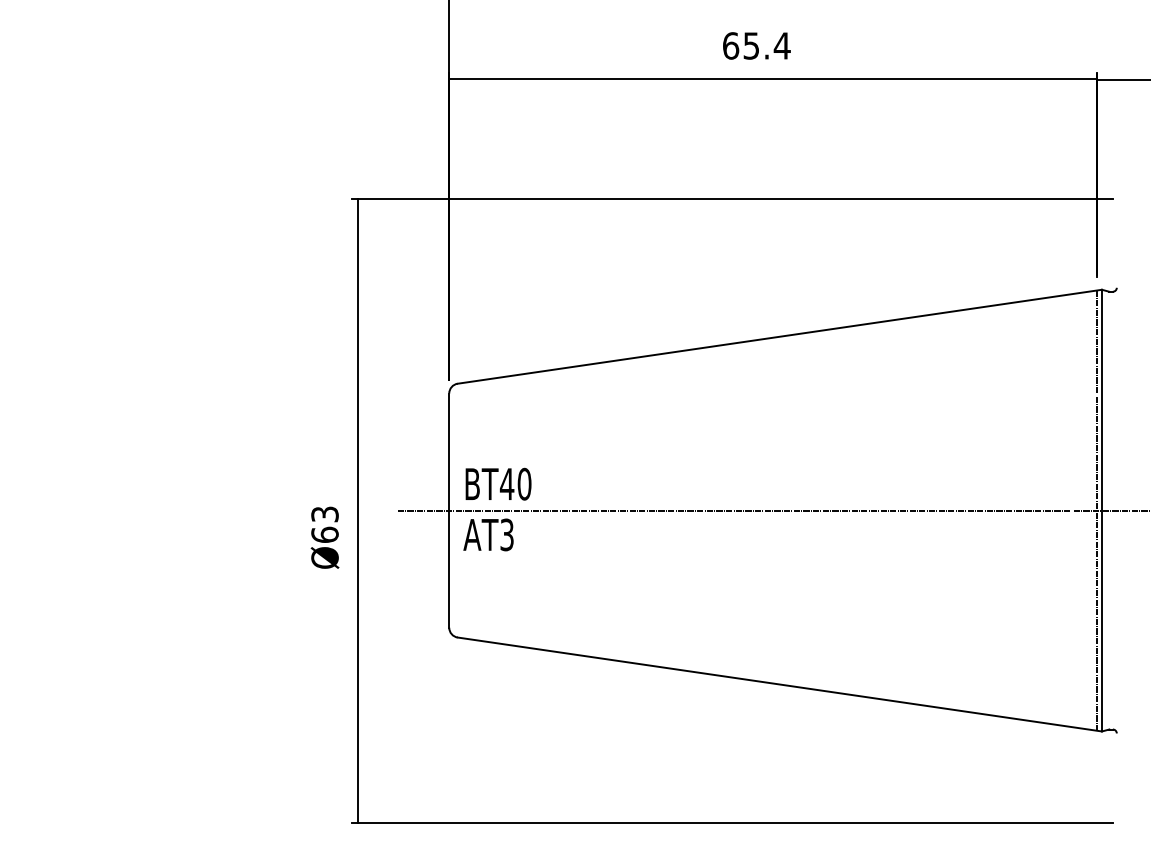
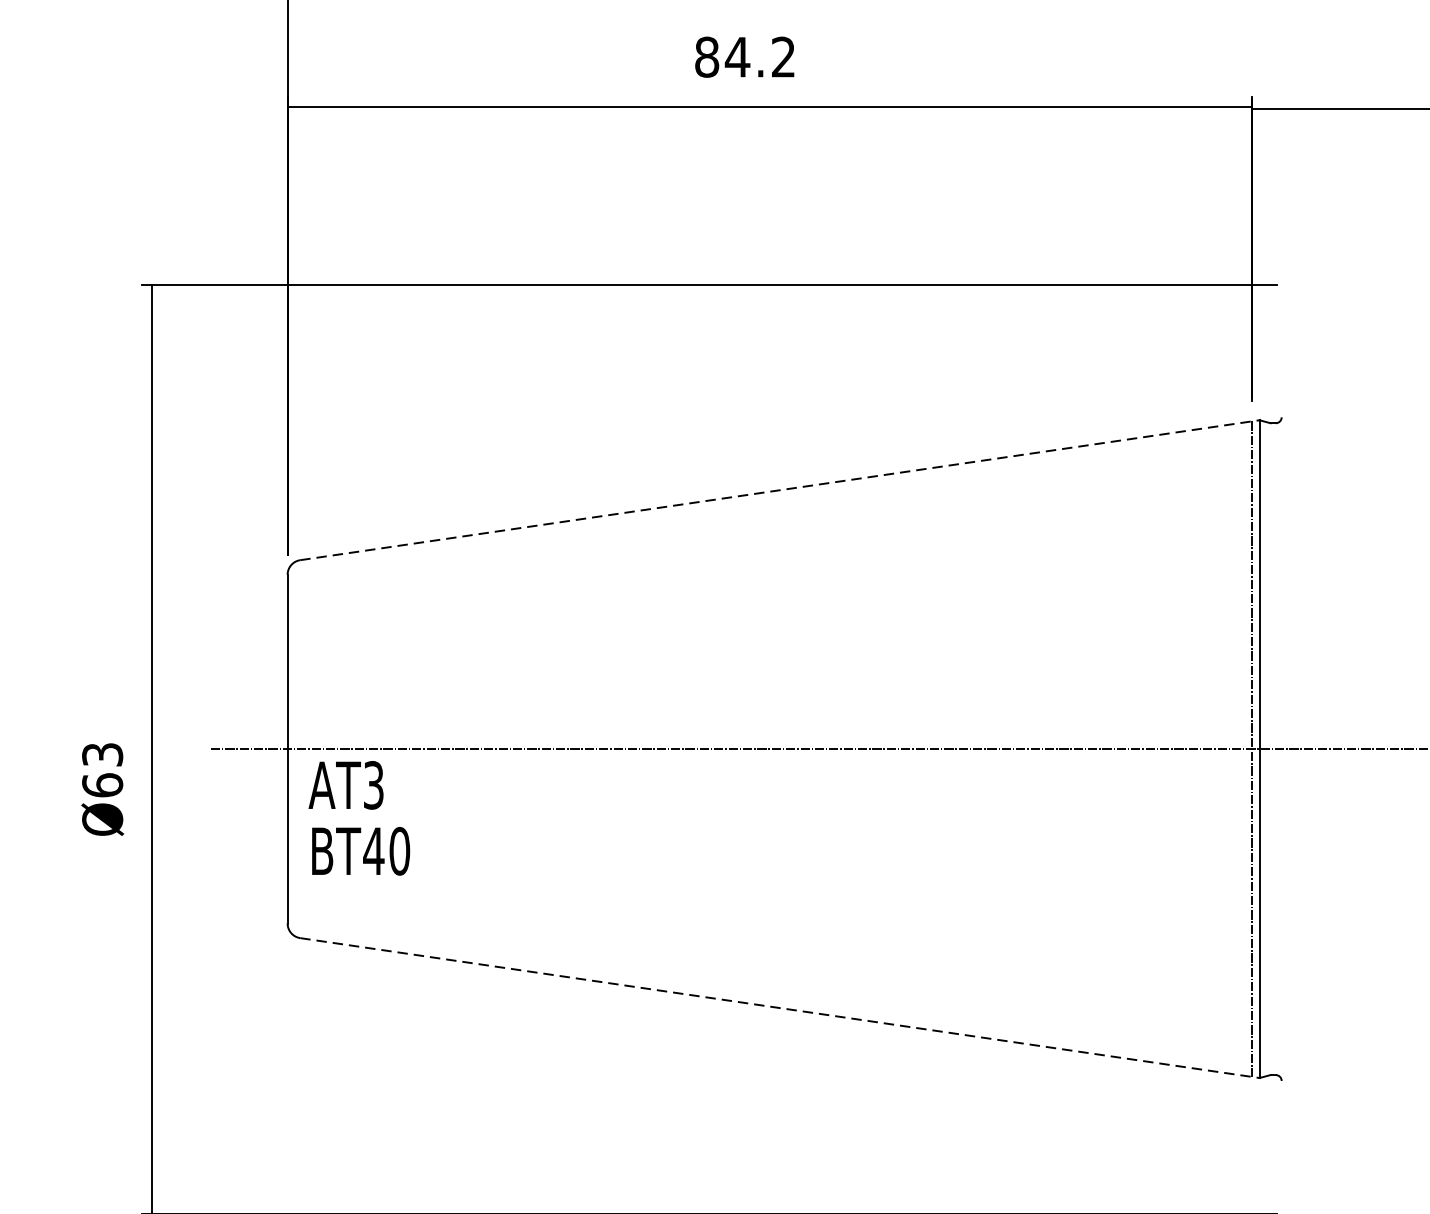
text: (756, 45) -> (745, 56), 65.4 -> 84.2
line: (779, 336) -> (779, 489), solid -> dashed
text: (498, 483) -> (360, 850), moved
line: (779, 684) -> (779, 1008), solid -> dashed

